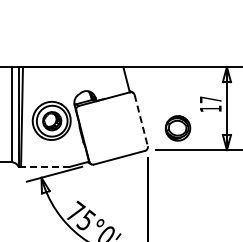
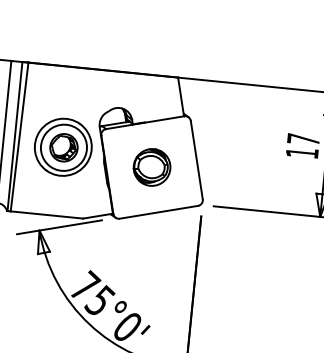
line: (141, 121) -> (197, 161), dashed -> solid
part: (177, 128) -> (151, 167), moved
line: (44, 166) -> (45, 214), dashed -> solid

